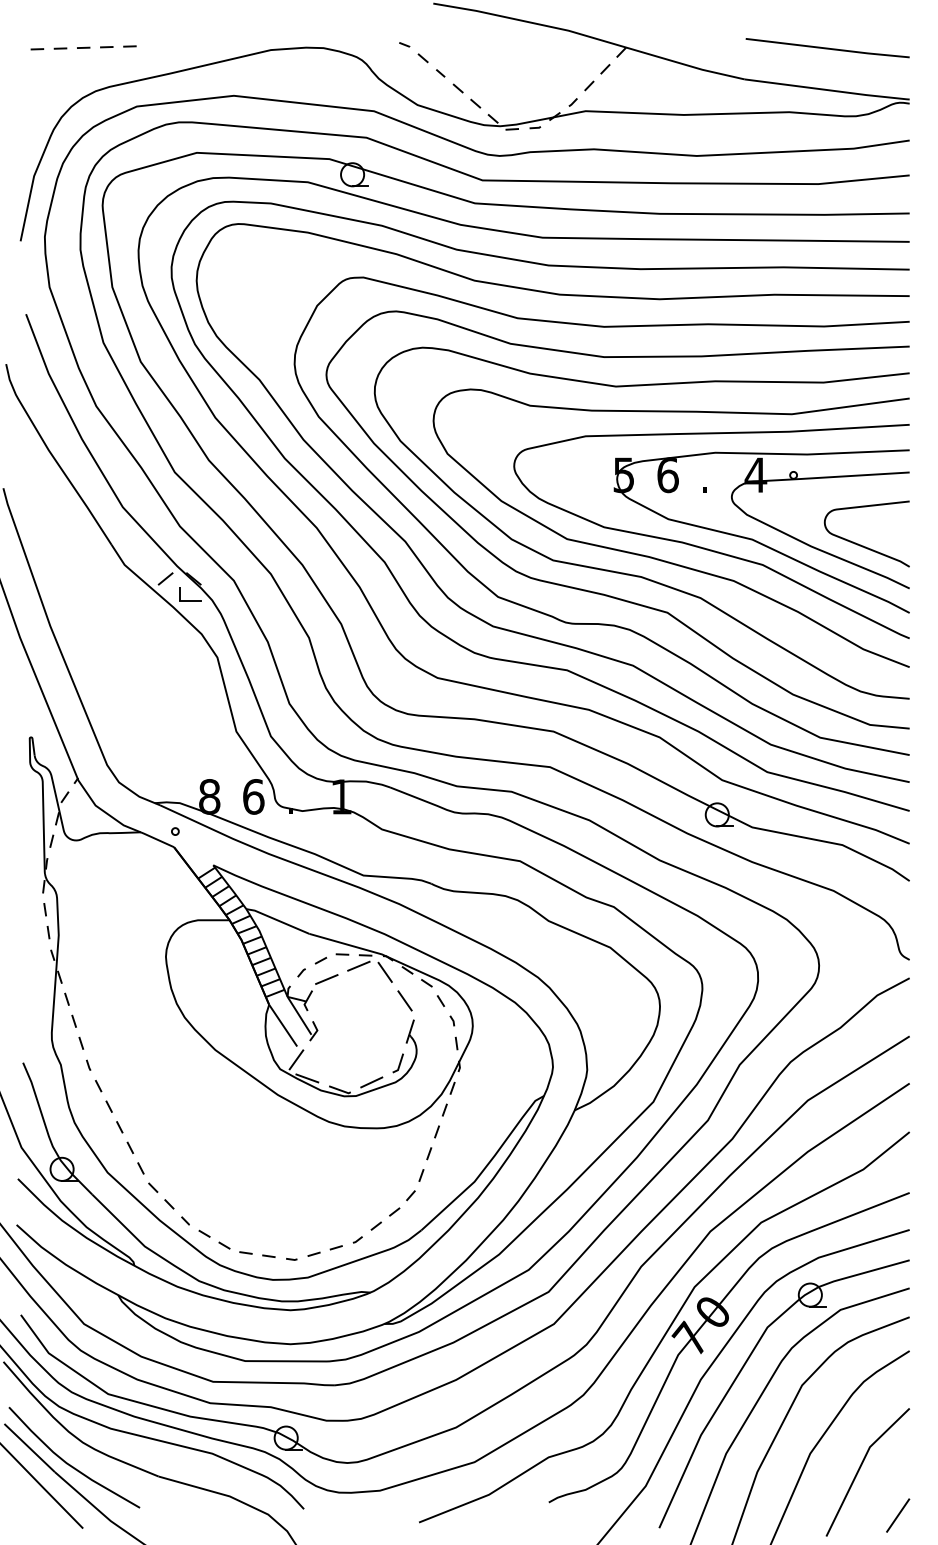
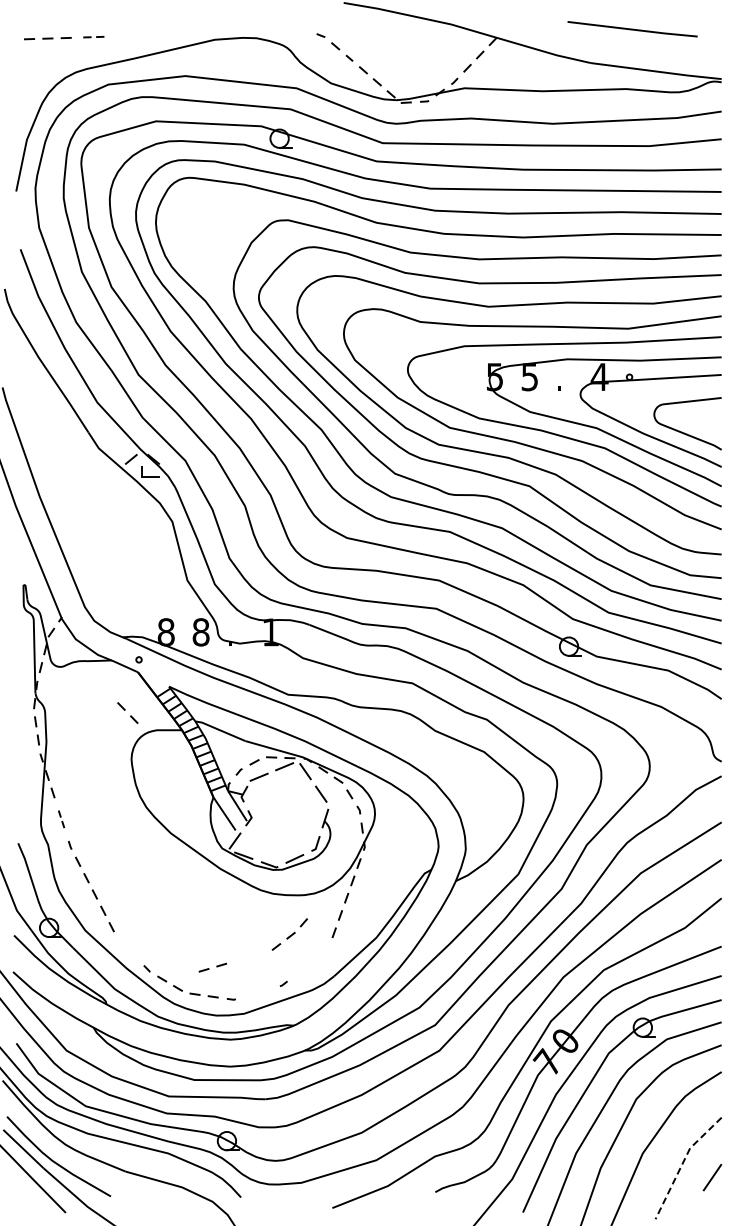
part: (118, 45) -> (93, 36), size x0.7
line: (827, 48) -> (632, 29), moved
text: (667, 475) -> (529, 377), 6 -> 5
text: (252, 797) -> (200, 632), 6 -> 8
part: (77, 1032) -> (61, 819), size x0.6
part: (160, 1195) -> (127, 712), moved
part: (392, 1210) -> (289, 934), moved
part: (324, 1250) -> (212, 967), moved
line: (860, 1466) -> (682, 1163), solid -> dashed
line: (898, 1515) -> (712, 1177), moved

